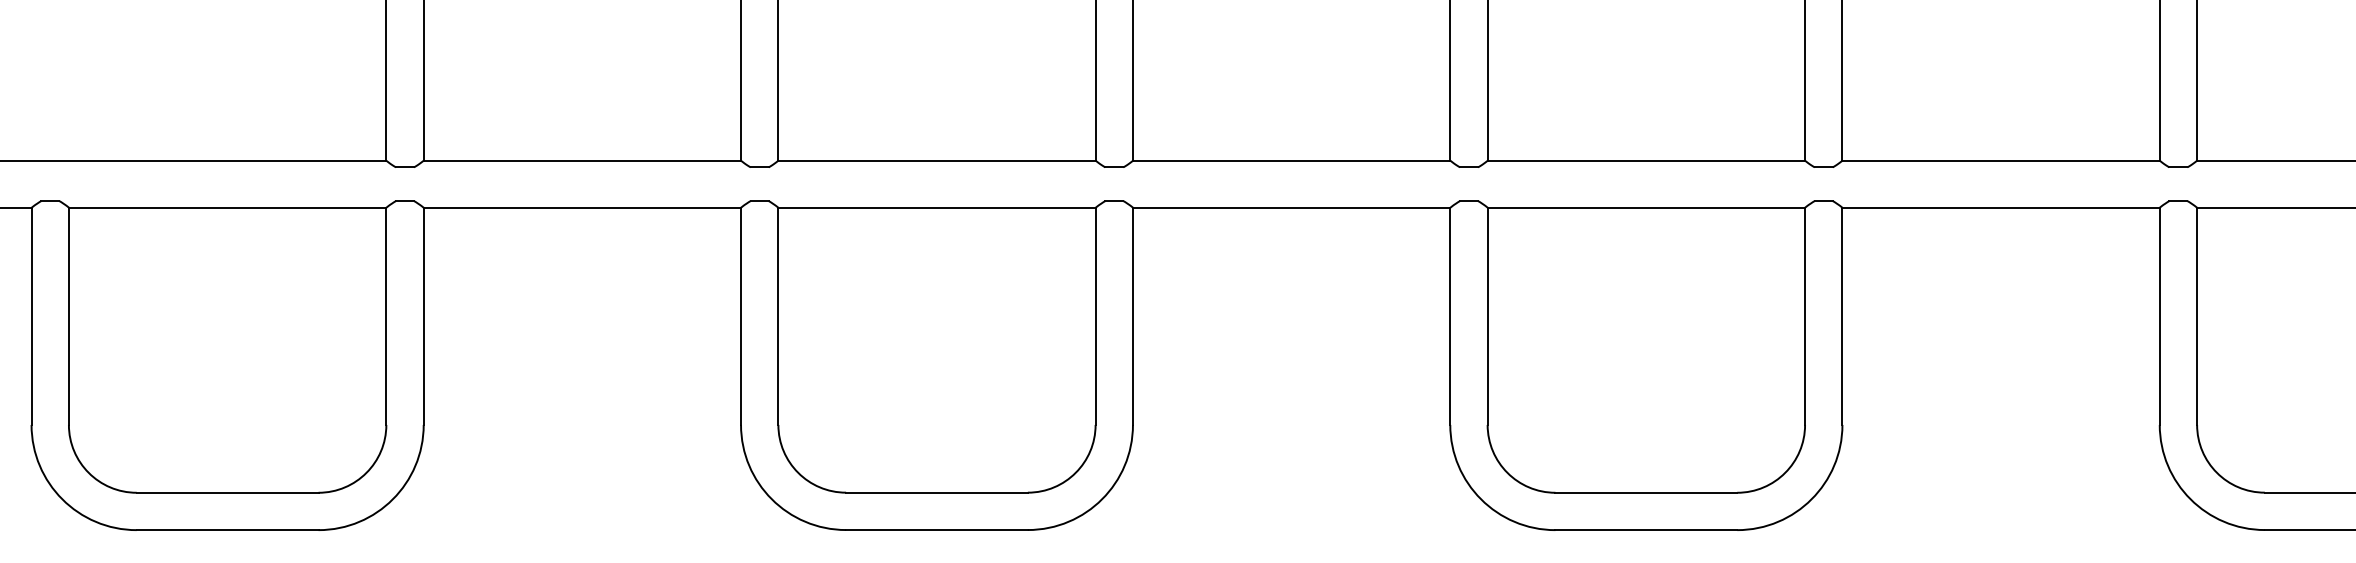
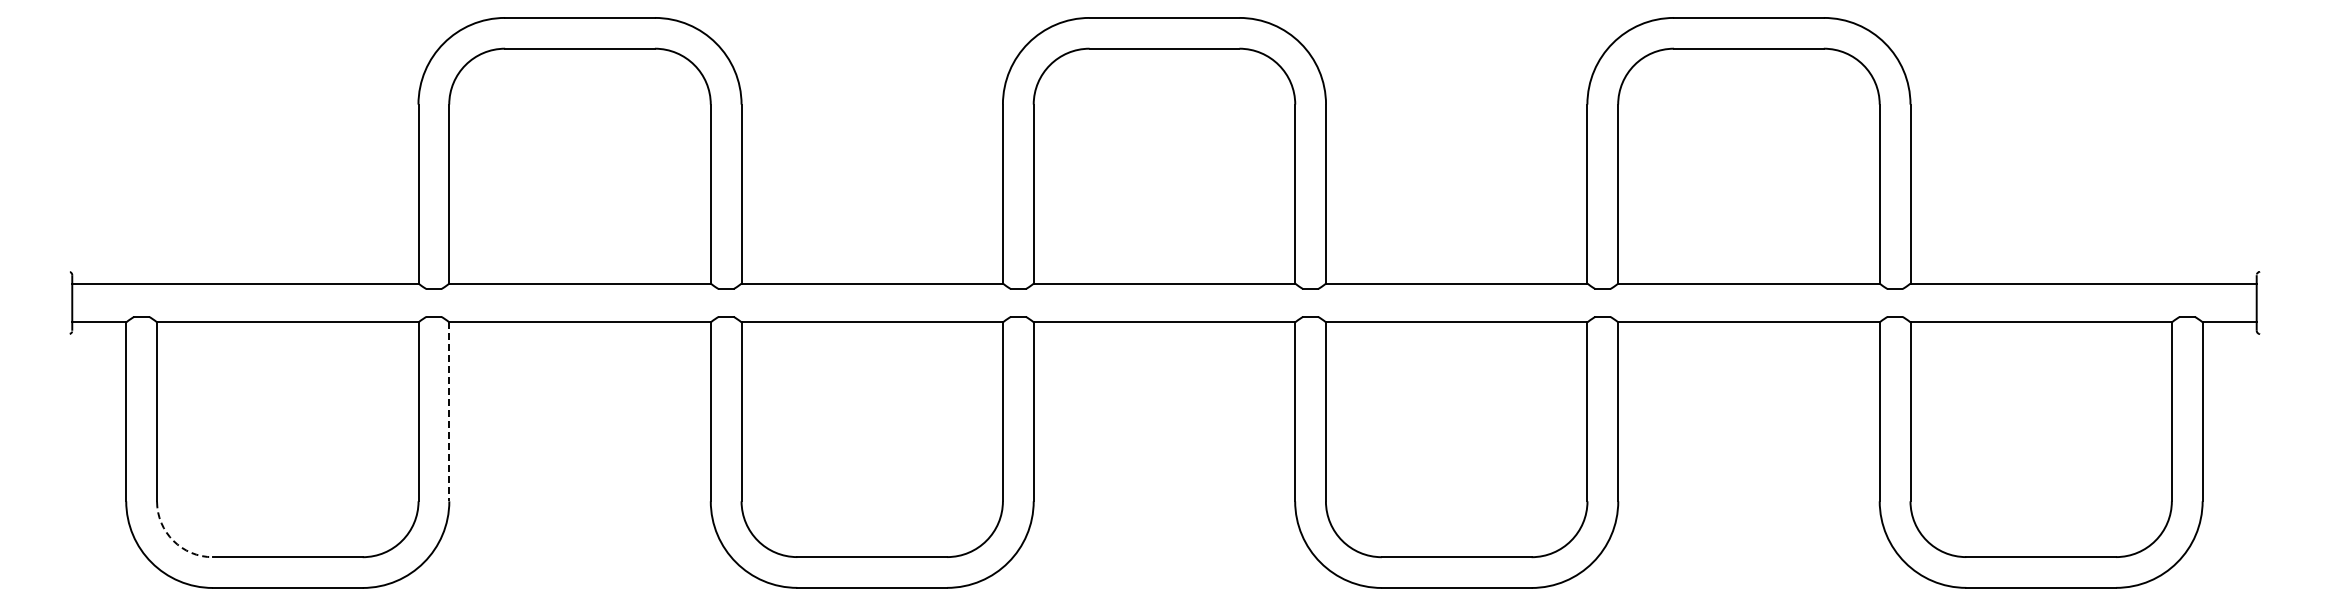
line: (423, 317) -> (449, 412), solid -> dashed
arc: (88, 472) -> (173, 540), solid -> dashed

